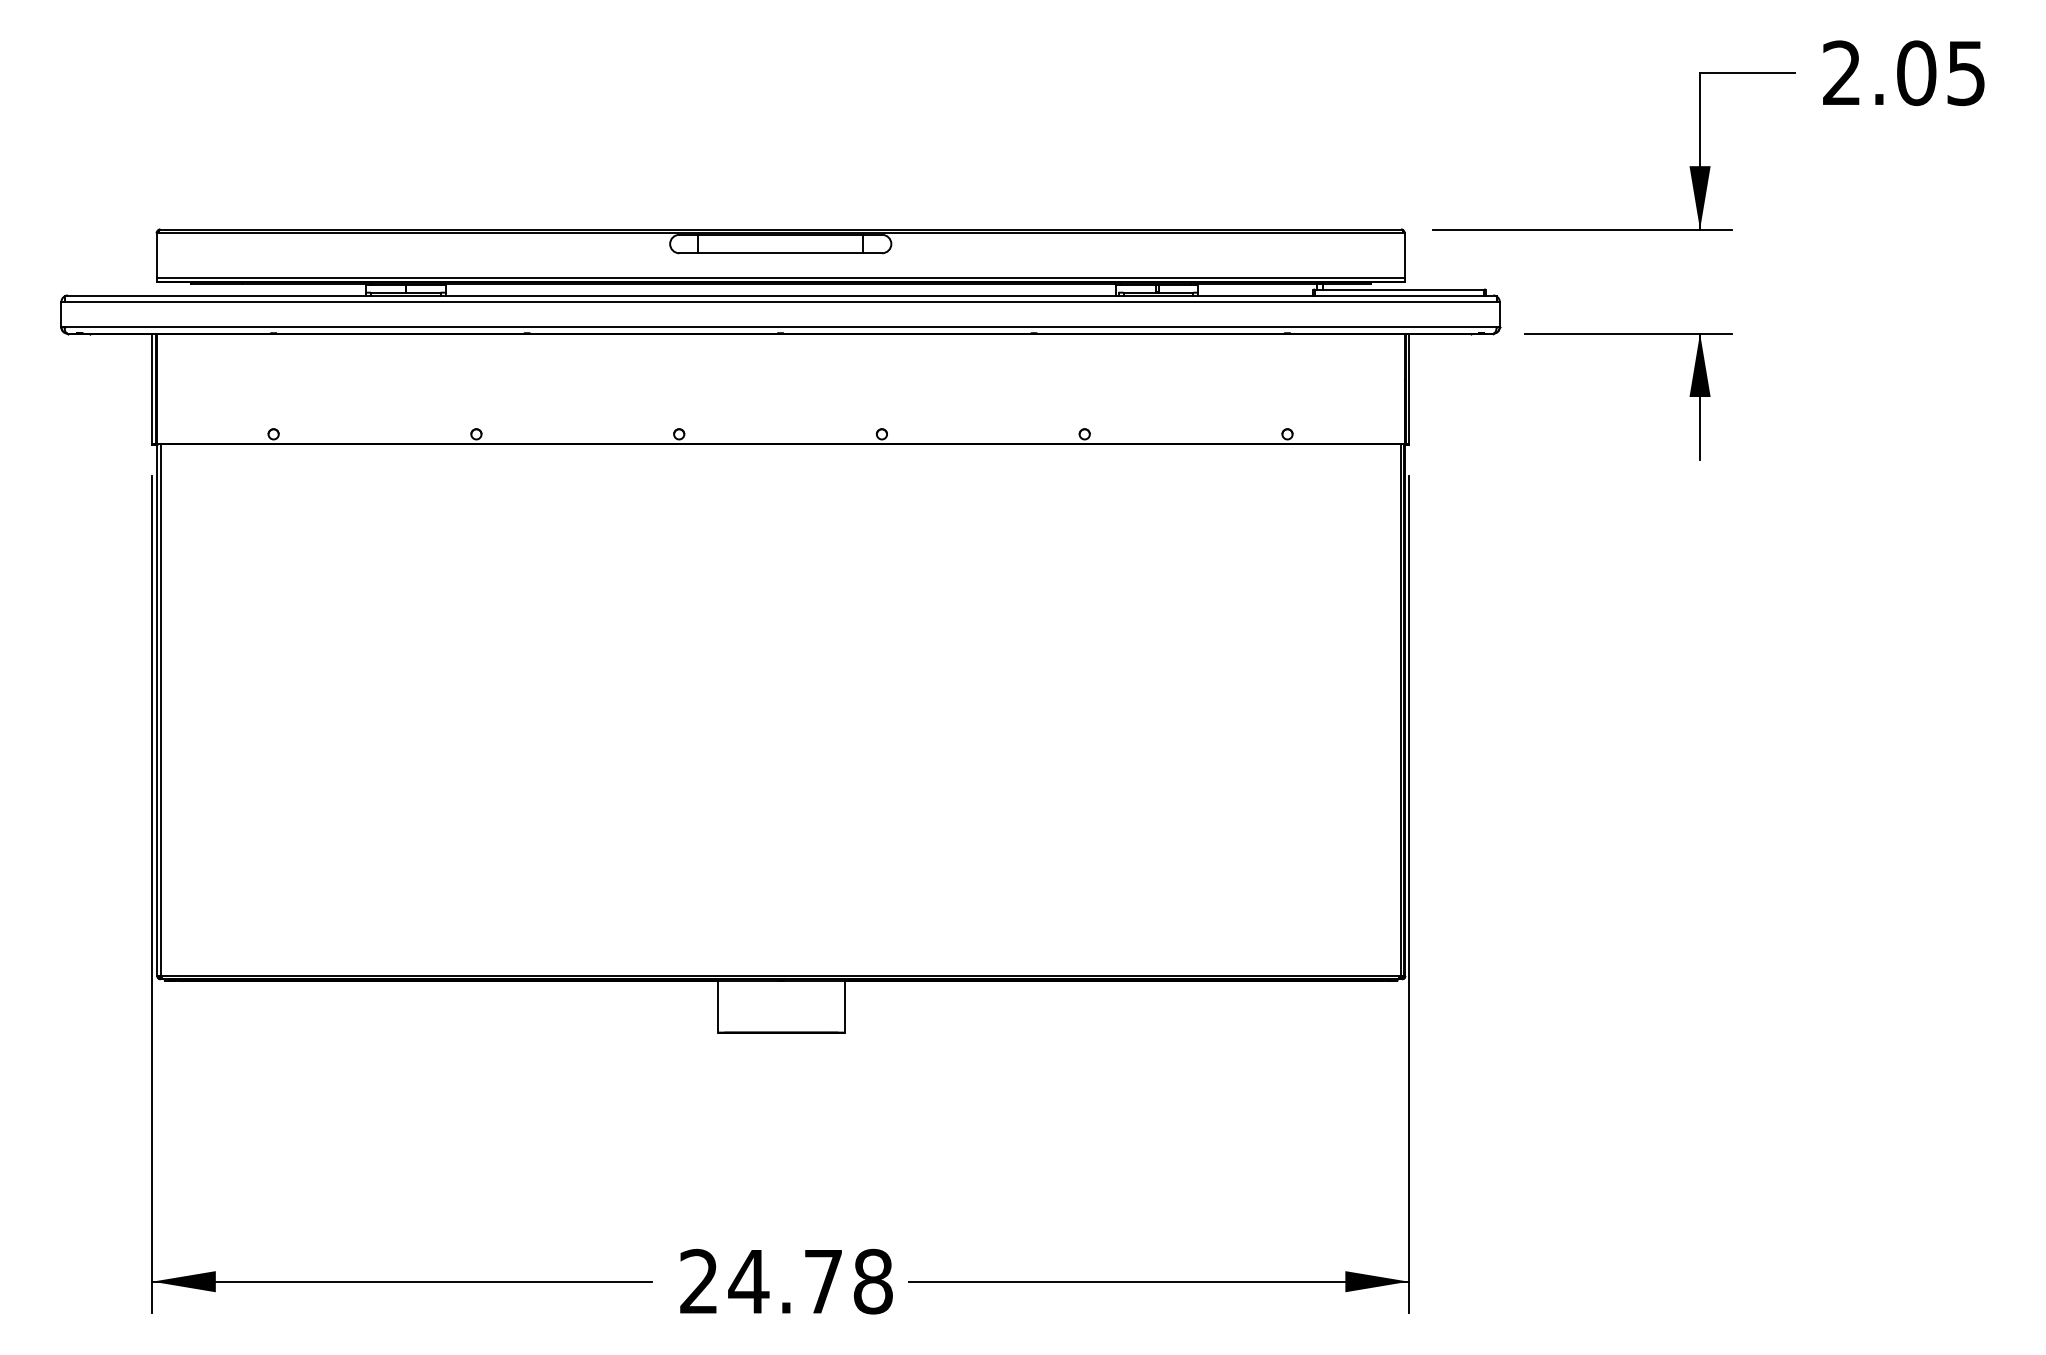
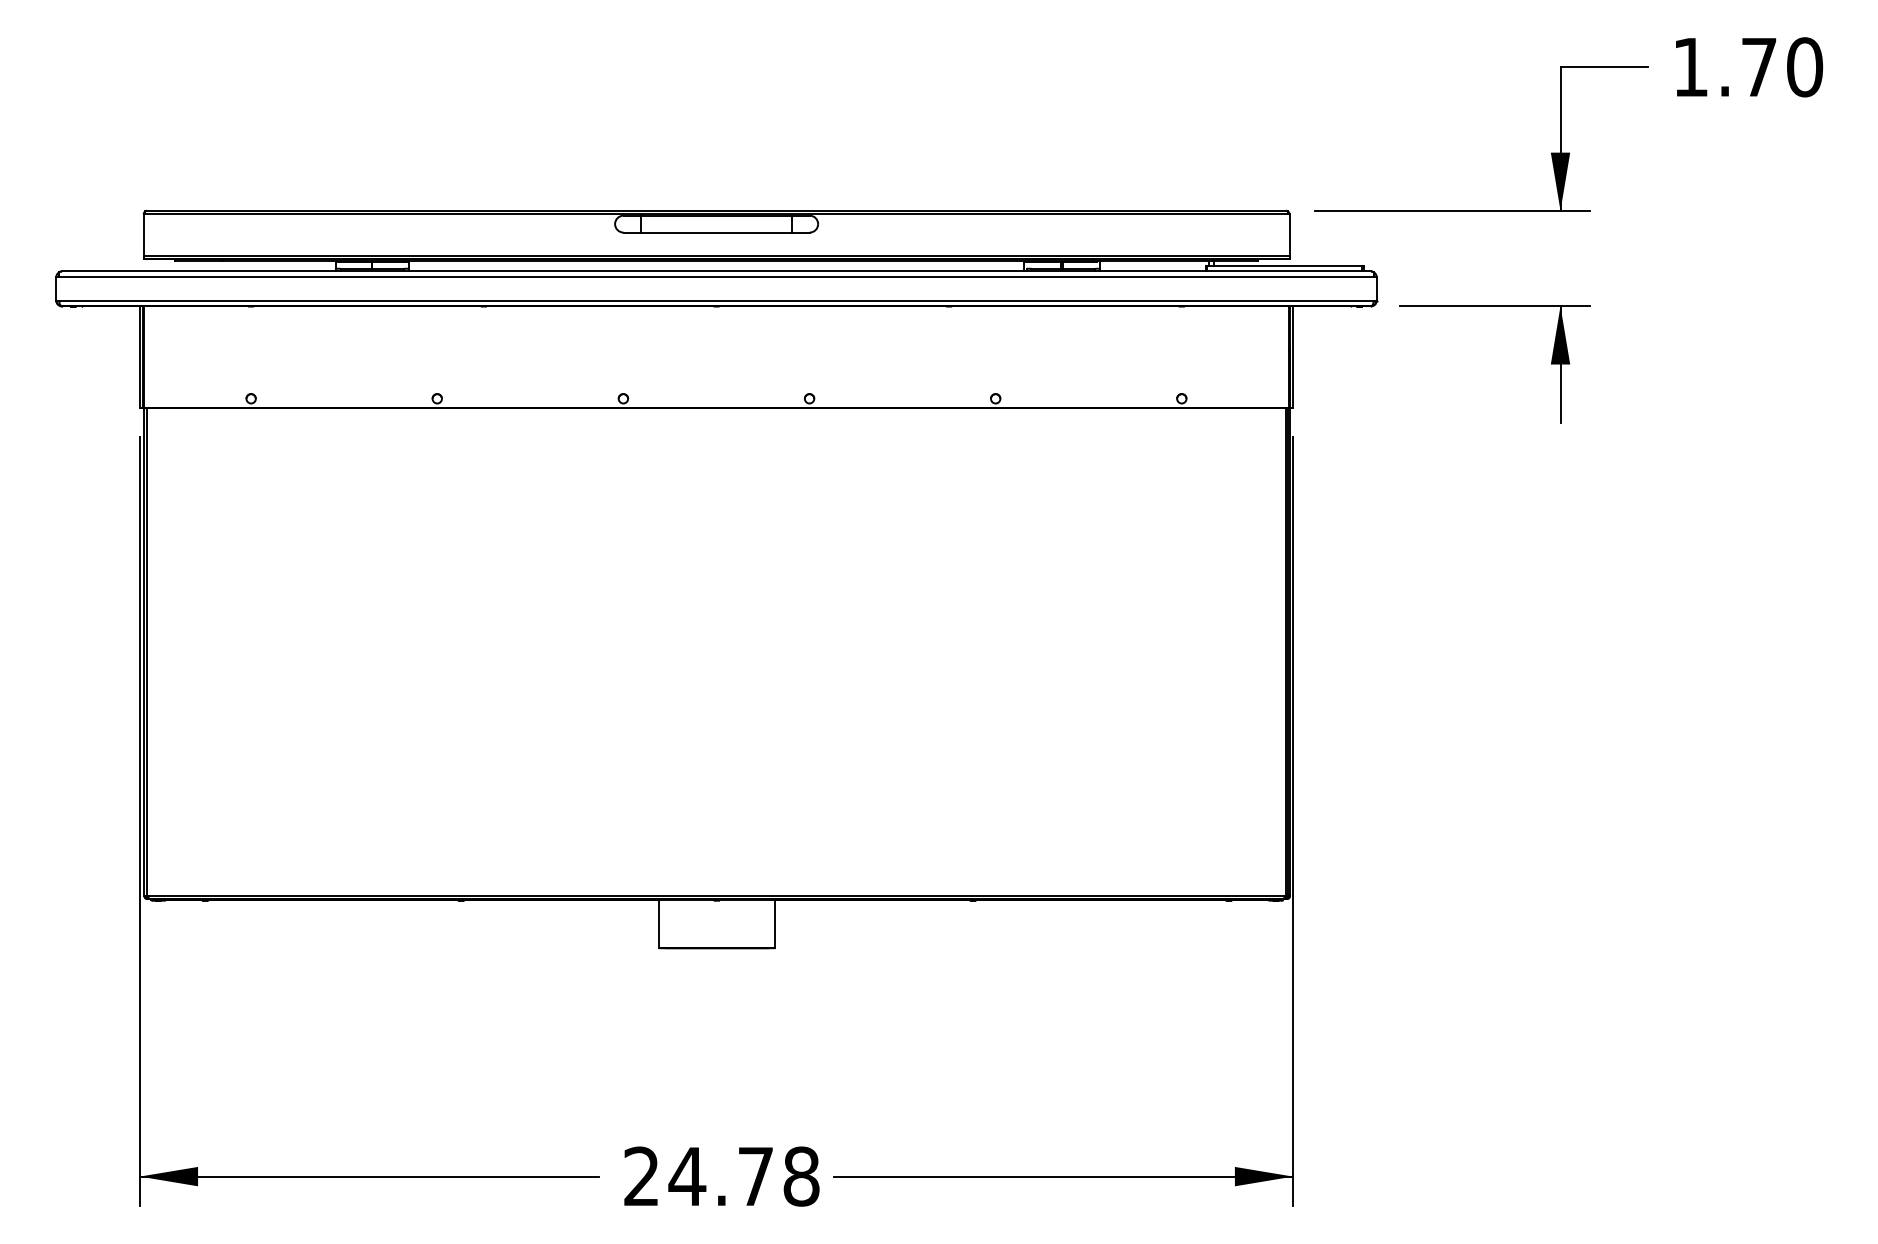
text: (1904, 73) -> (1748, 67), 2.05 -> 1.70

